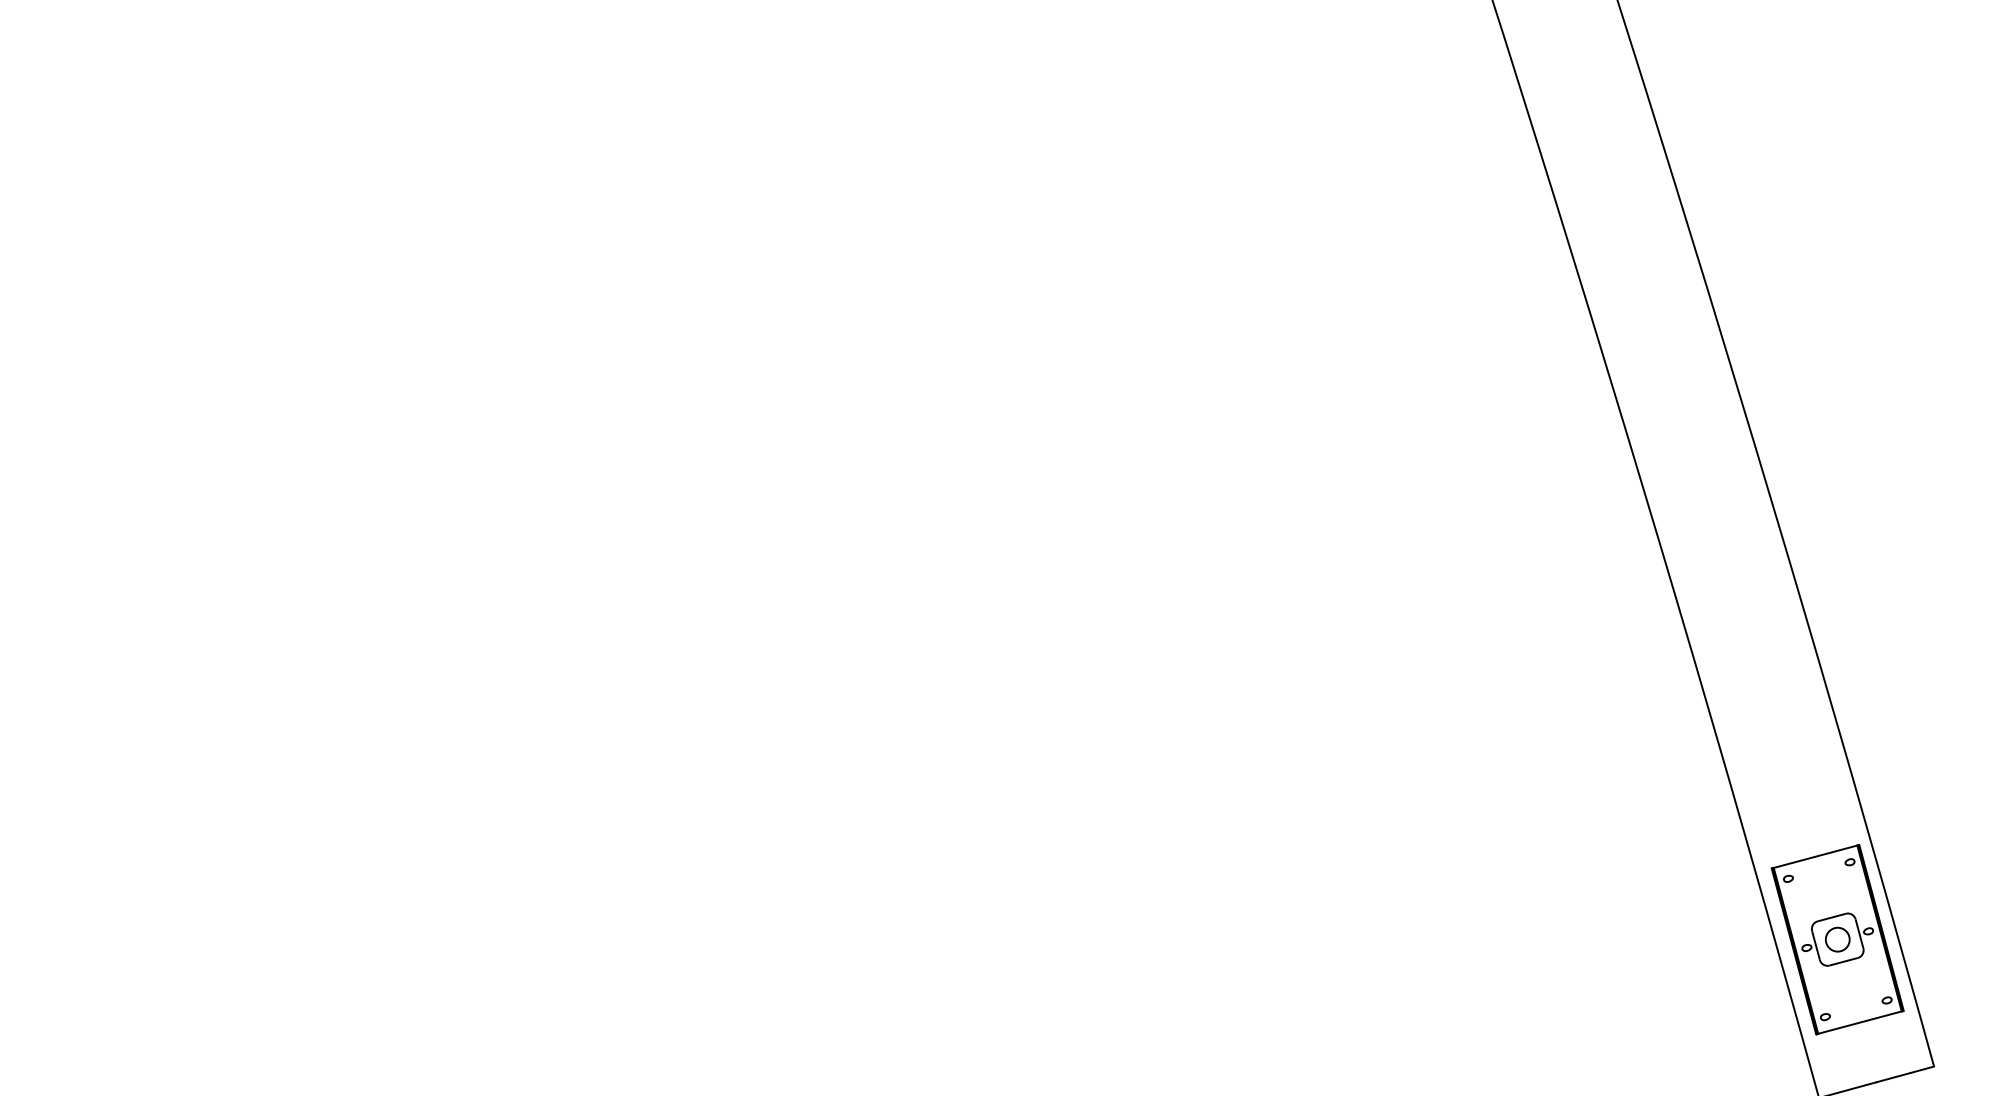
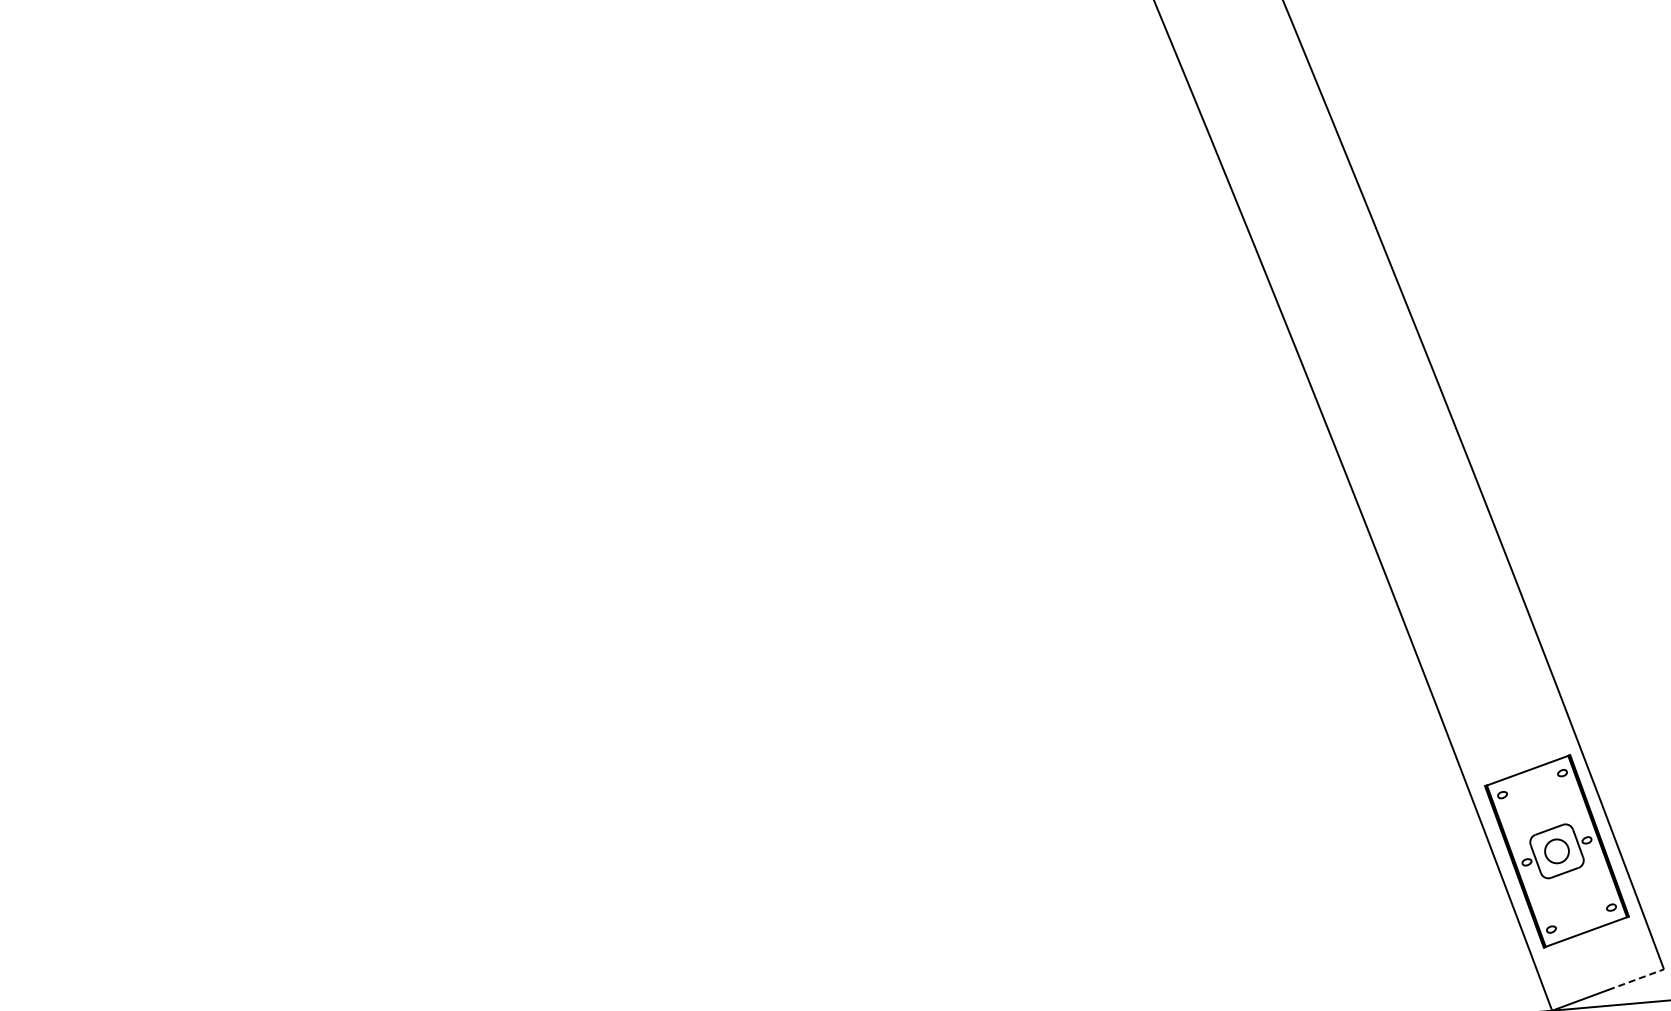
line: (1905, 1074) -> (1636, 979), solid -> dashed

